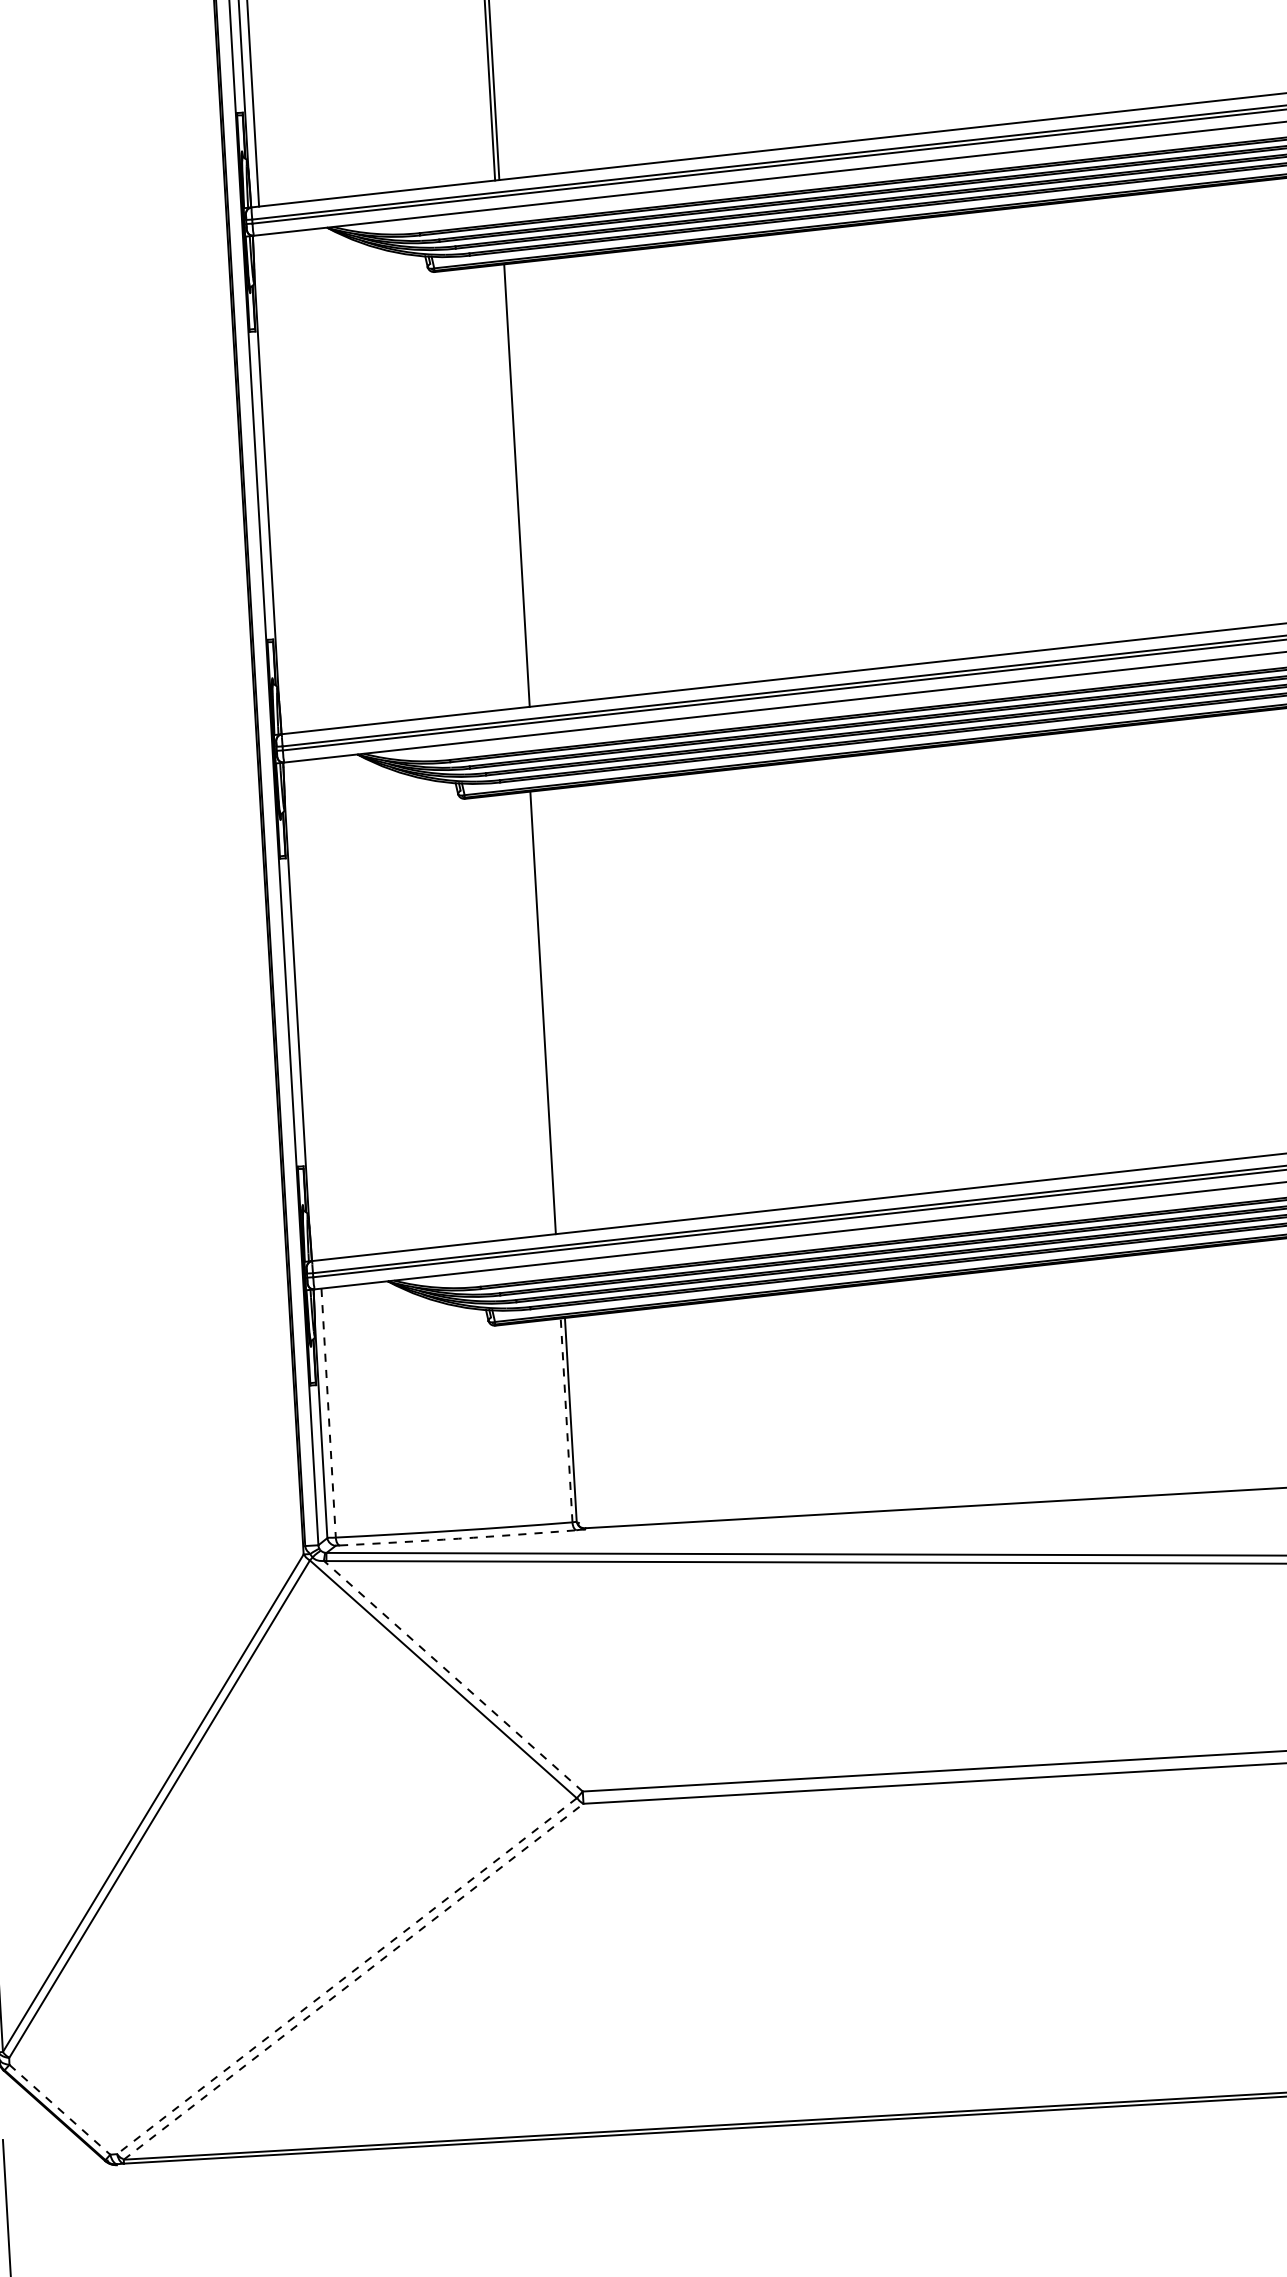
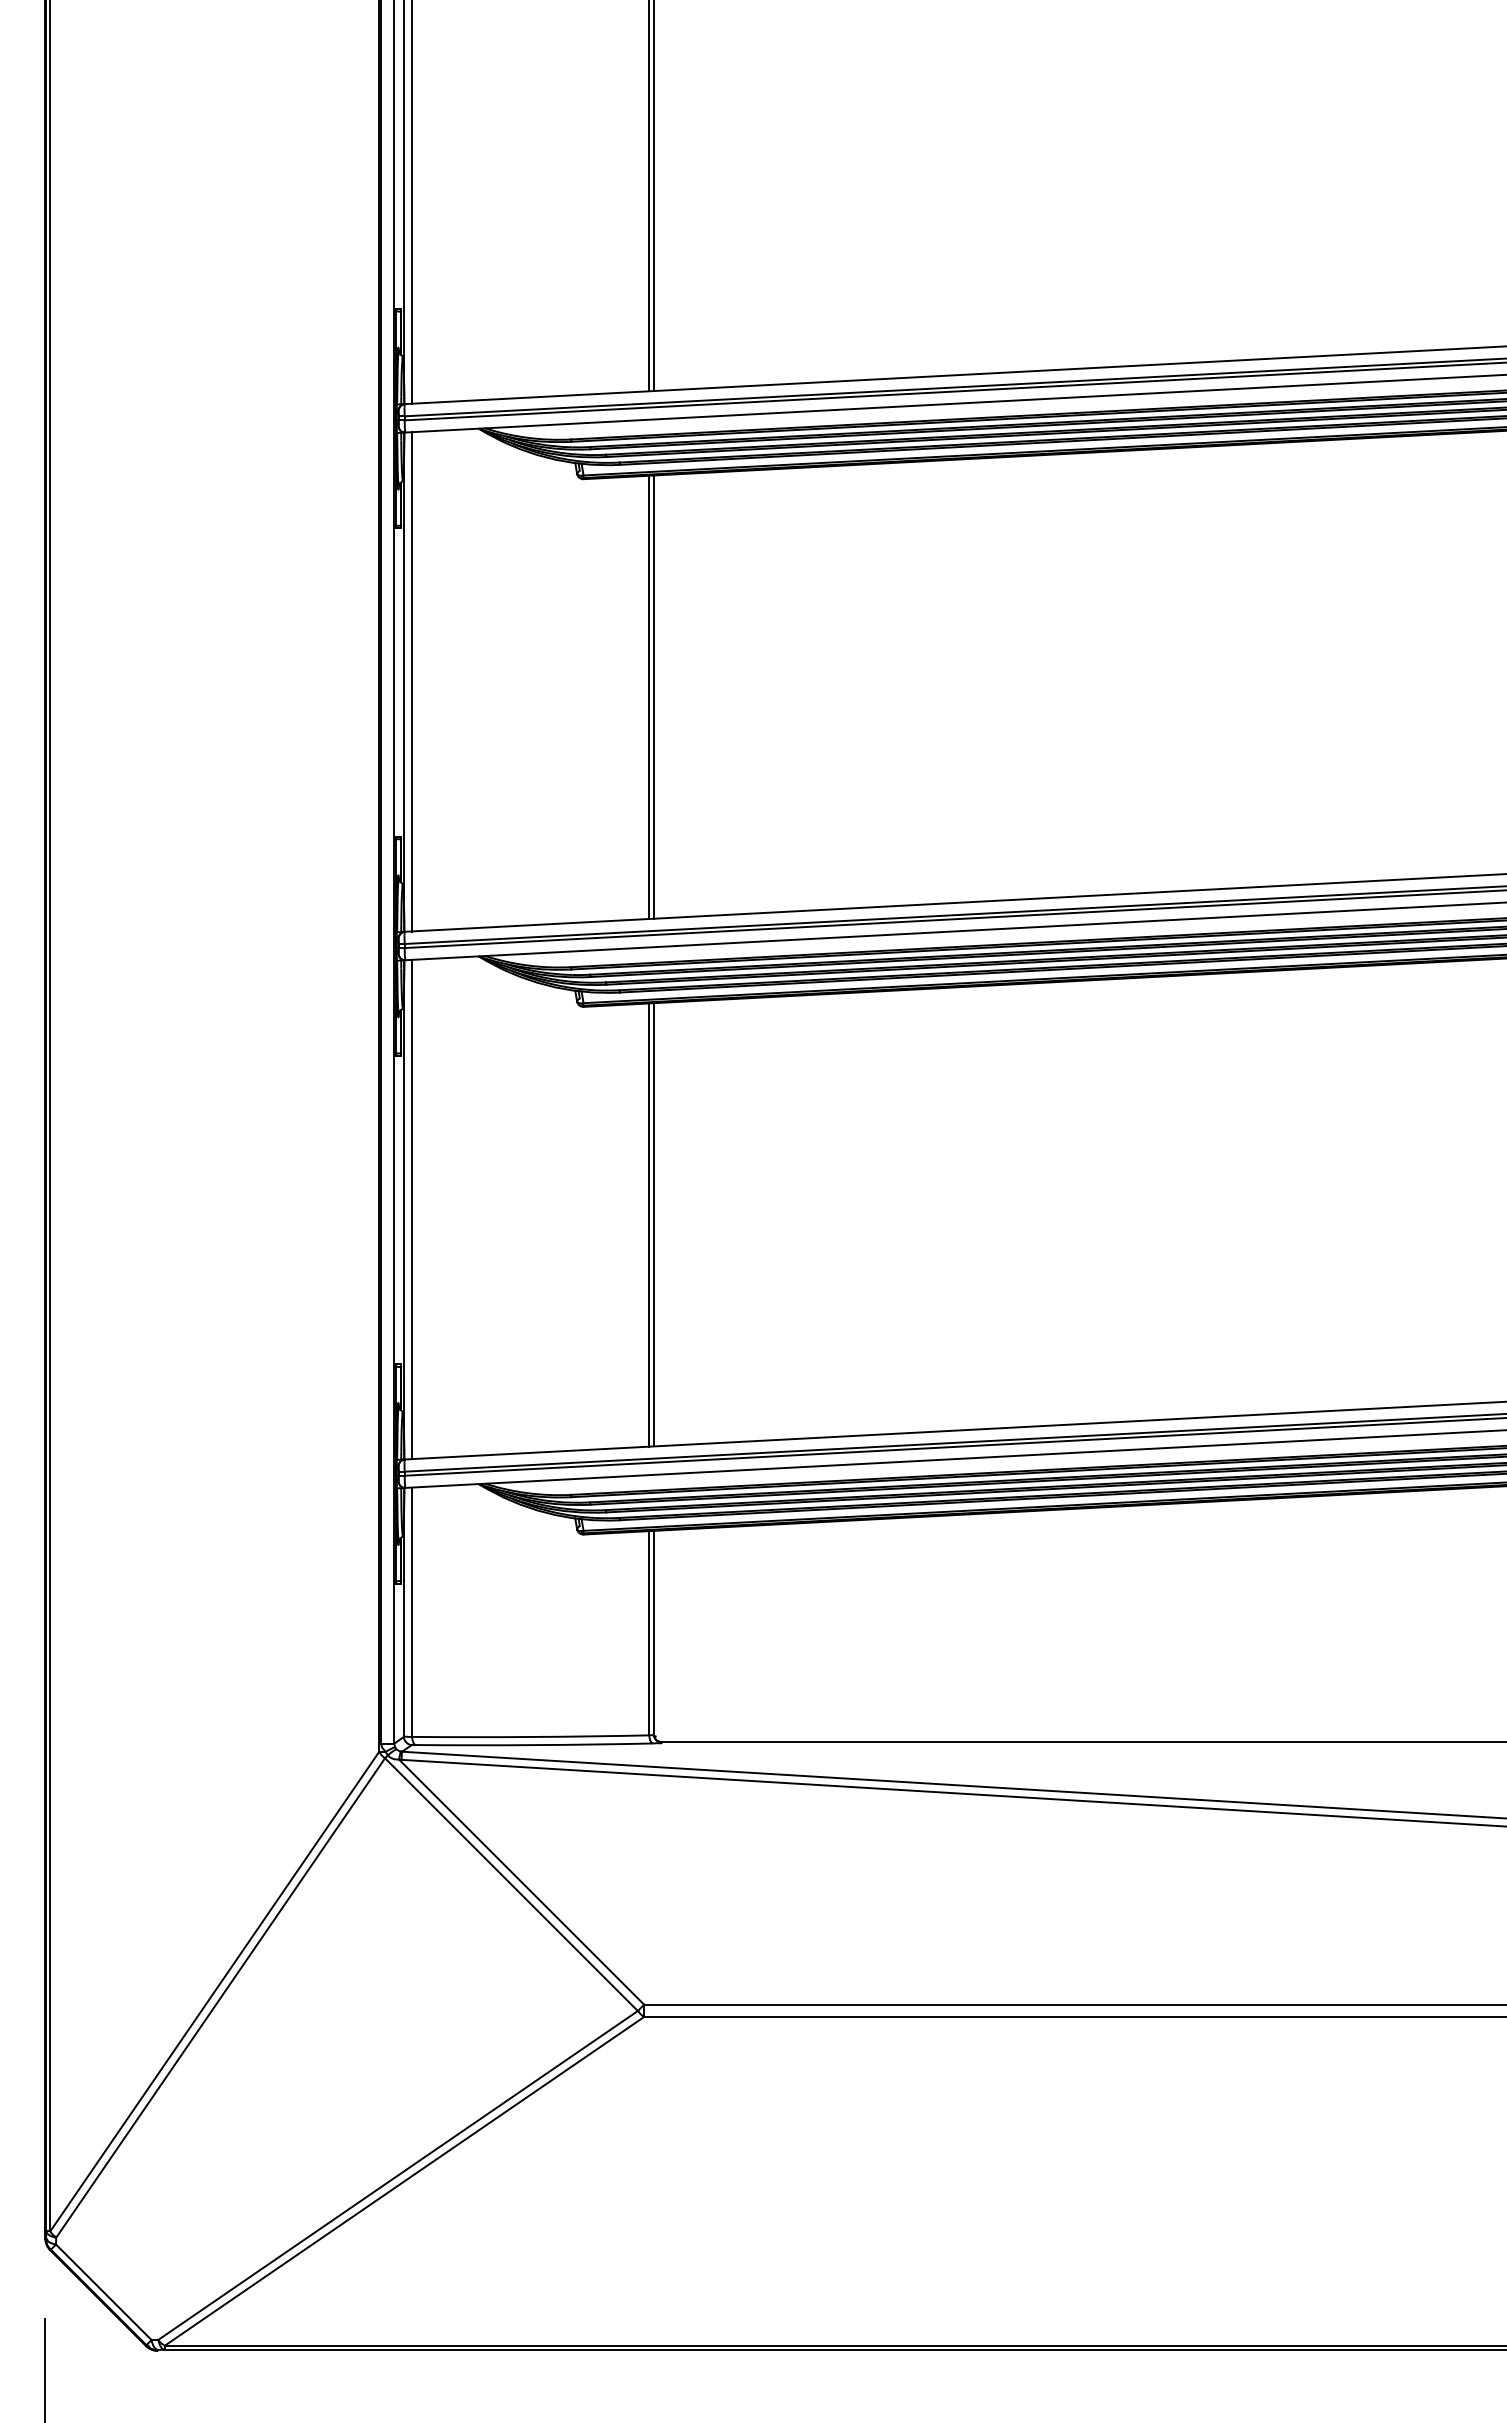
line: (275, 483) -> (412, 681), added
line: (512, 485) -> (649, 696), added
line: (305, 1011) -> (412, 1209), added
line: (547, 1012) -> (653, 1224), added
line: (328, 1413) -> (412, 1612), dashed -> solid
line: (566, 1419) -> (649, 1632), dashed -> solid
arc: (458, 1539) -> (534, 1745), dashed -> solid
line: (453, 1675) -> (521, 1881), dashed -> solid
line: (347, 1976) -> (398, 2175), dashed -> solid
line: (353, 1981) -> (404, 2181), dashed -> solid
line: (59, 2110) -> (103, 2292), dashed -> solid

